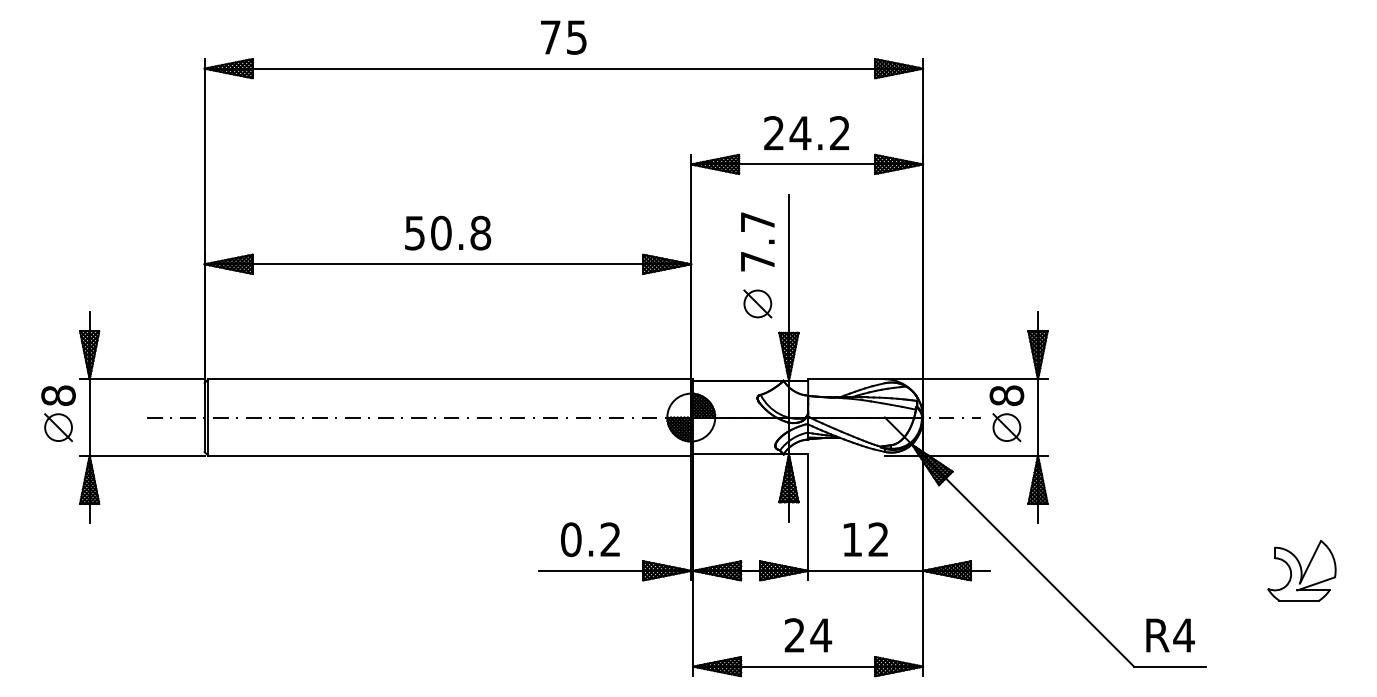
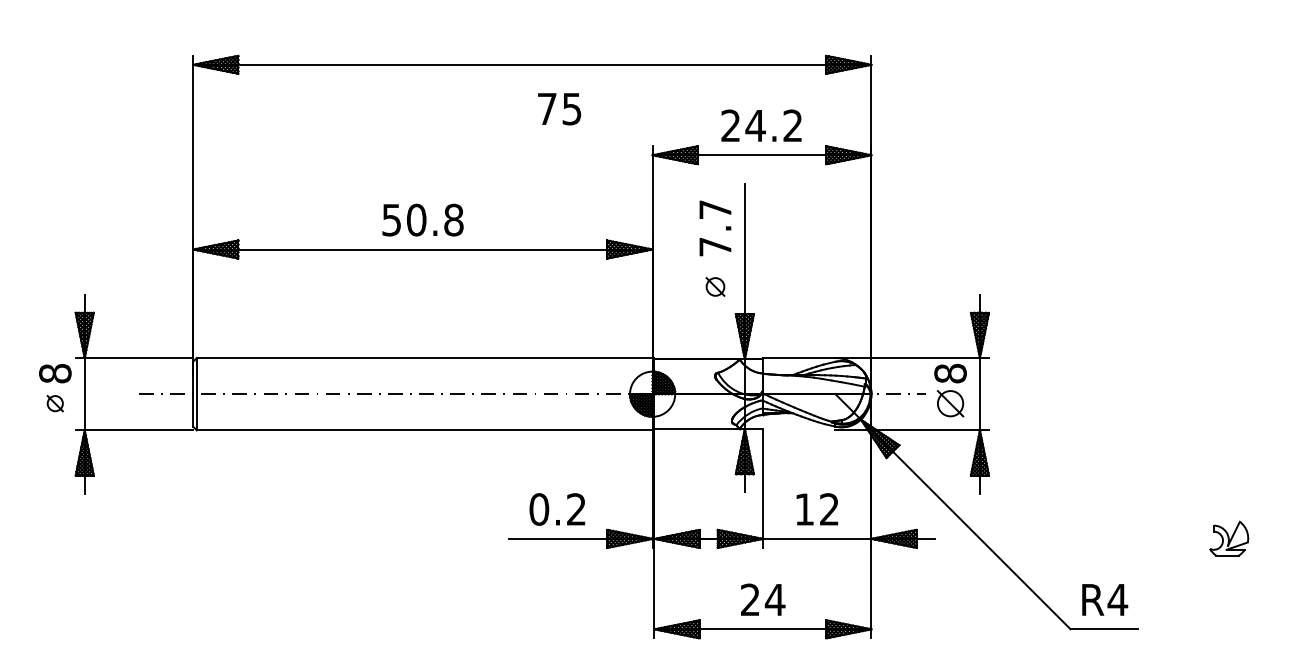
text: (563, 37) -> (559, 109), moved
part: (757, 303) -> (715, 286), size x0.7
part: (58, 427) -> (55, 403), size x0.6
part: (1301, 570) -> (1228, 538), size x0.6

